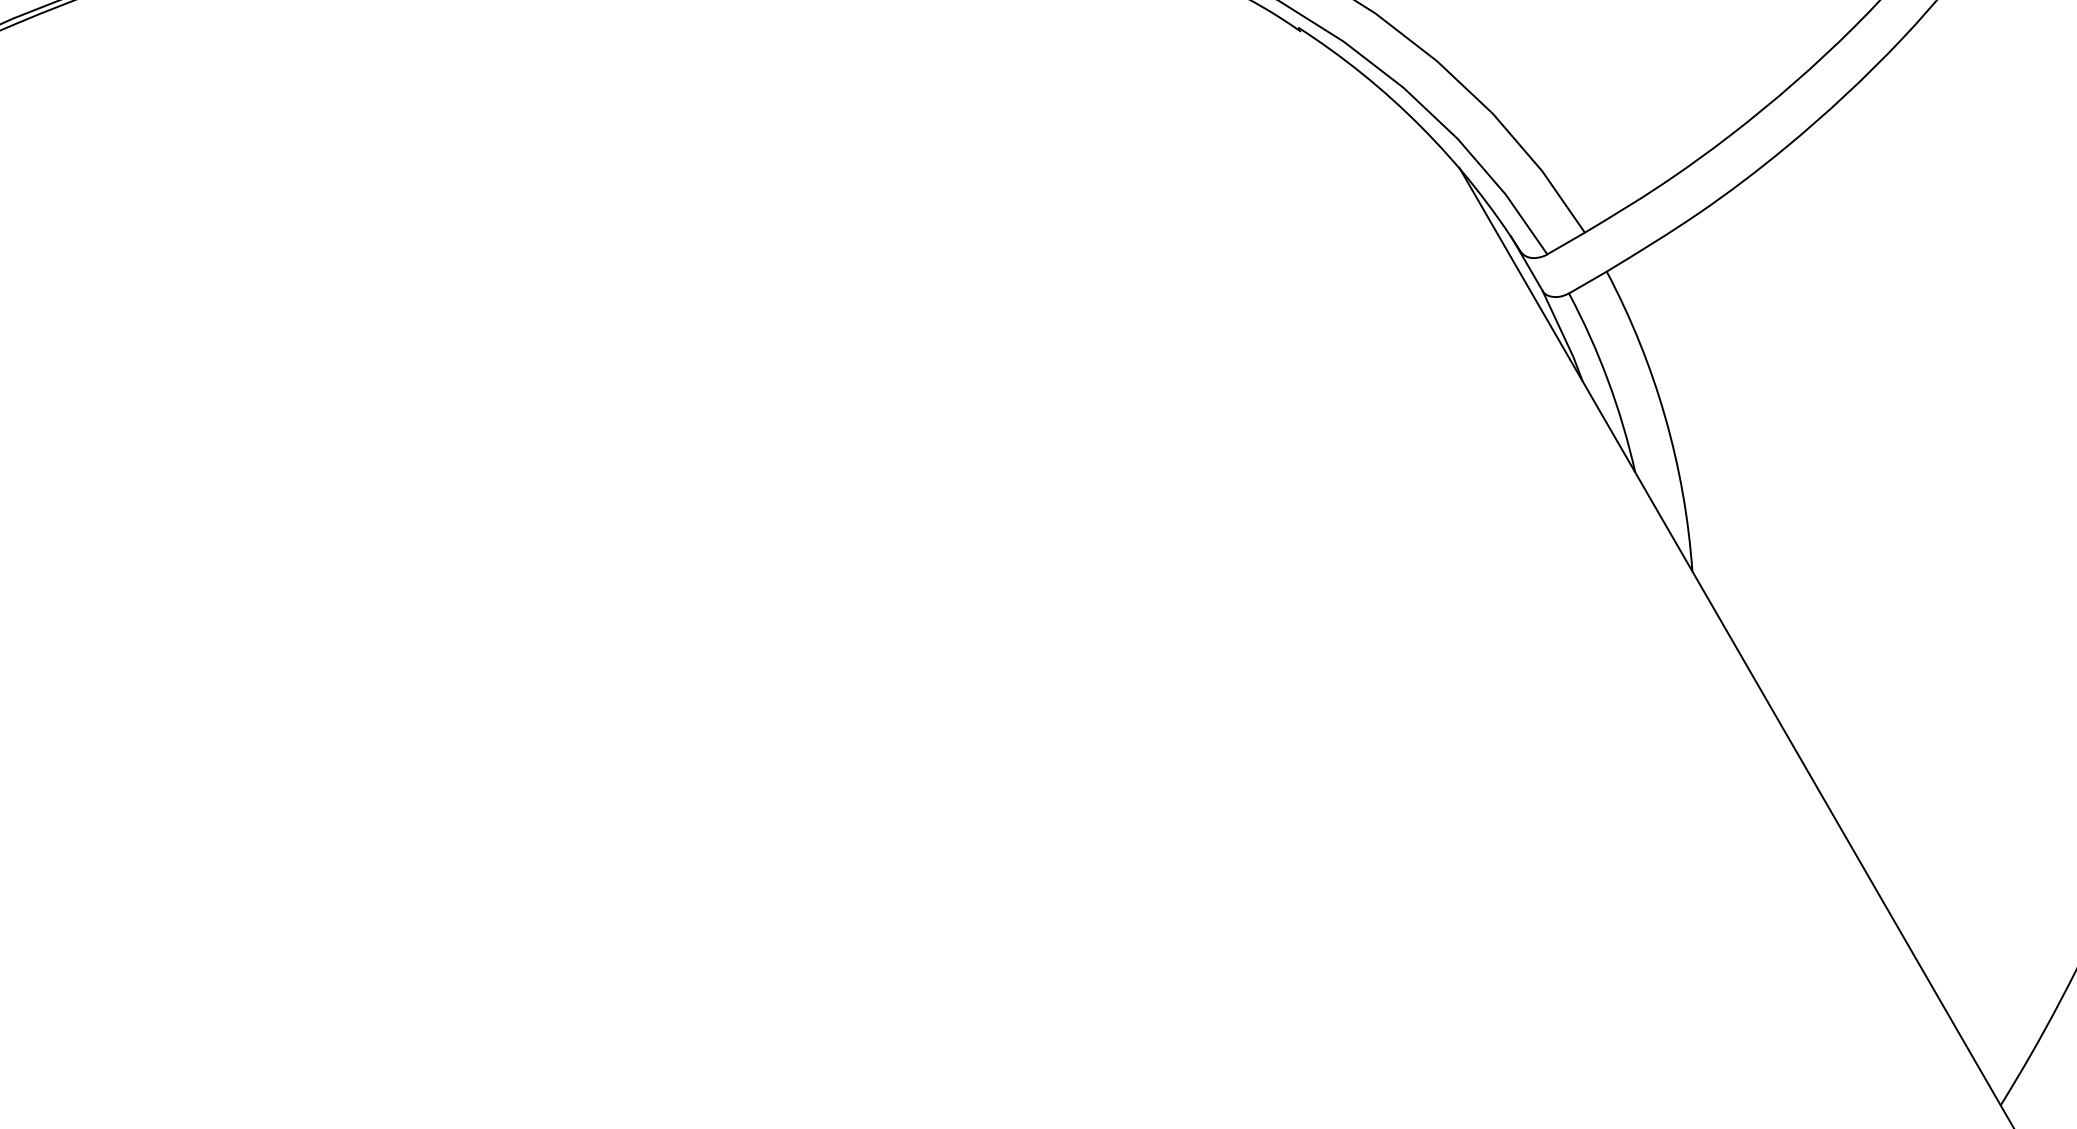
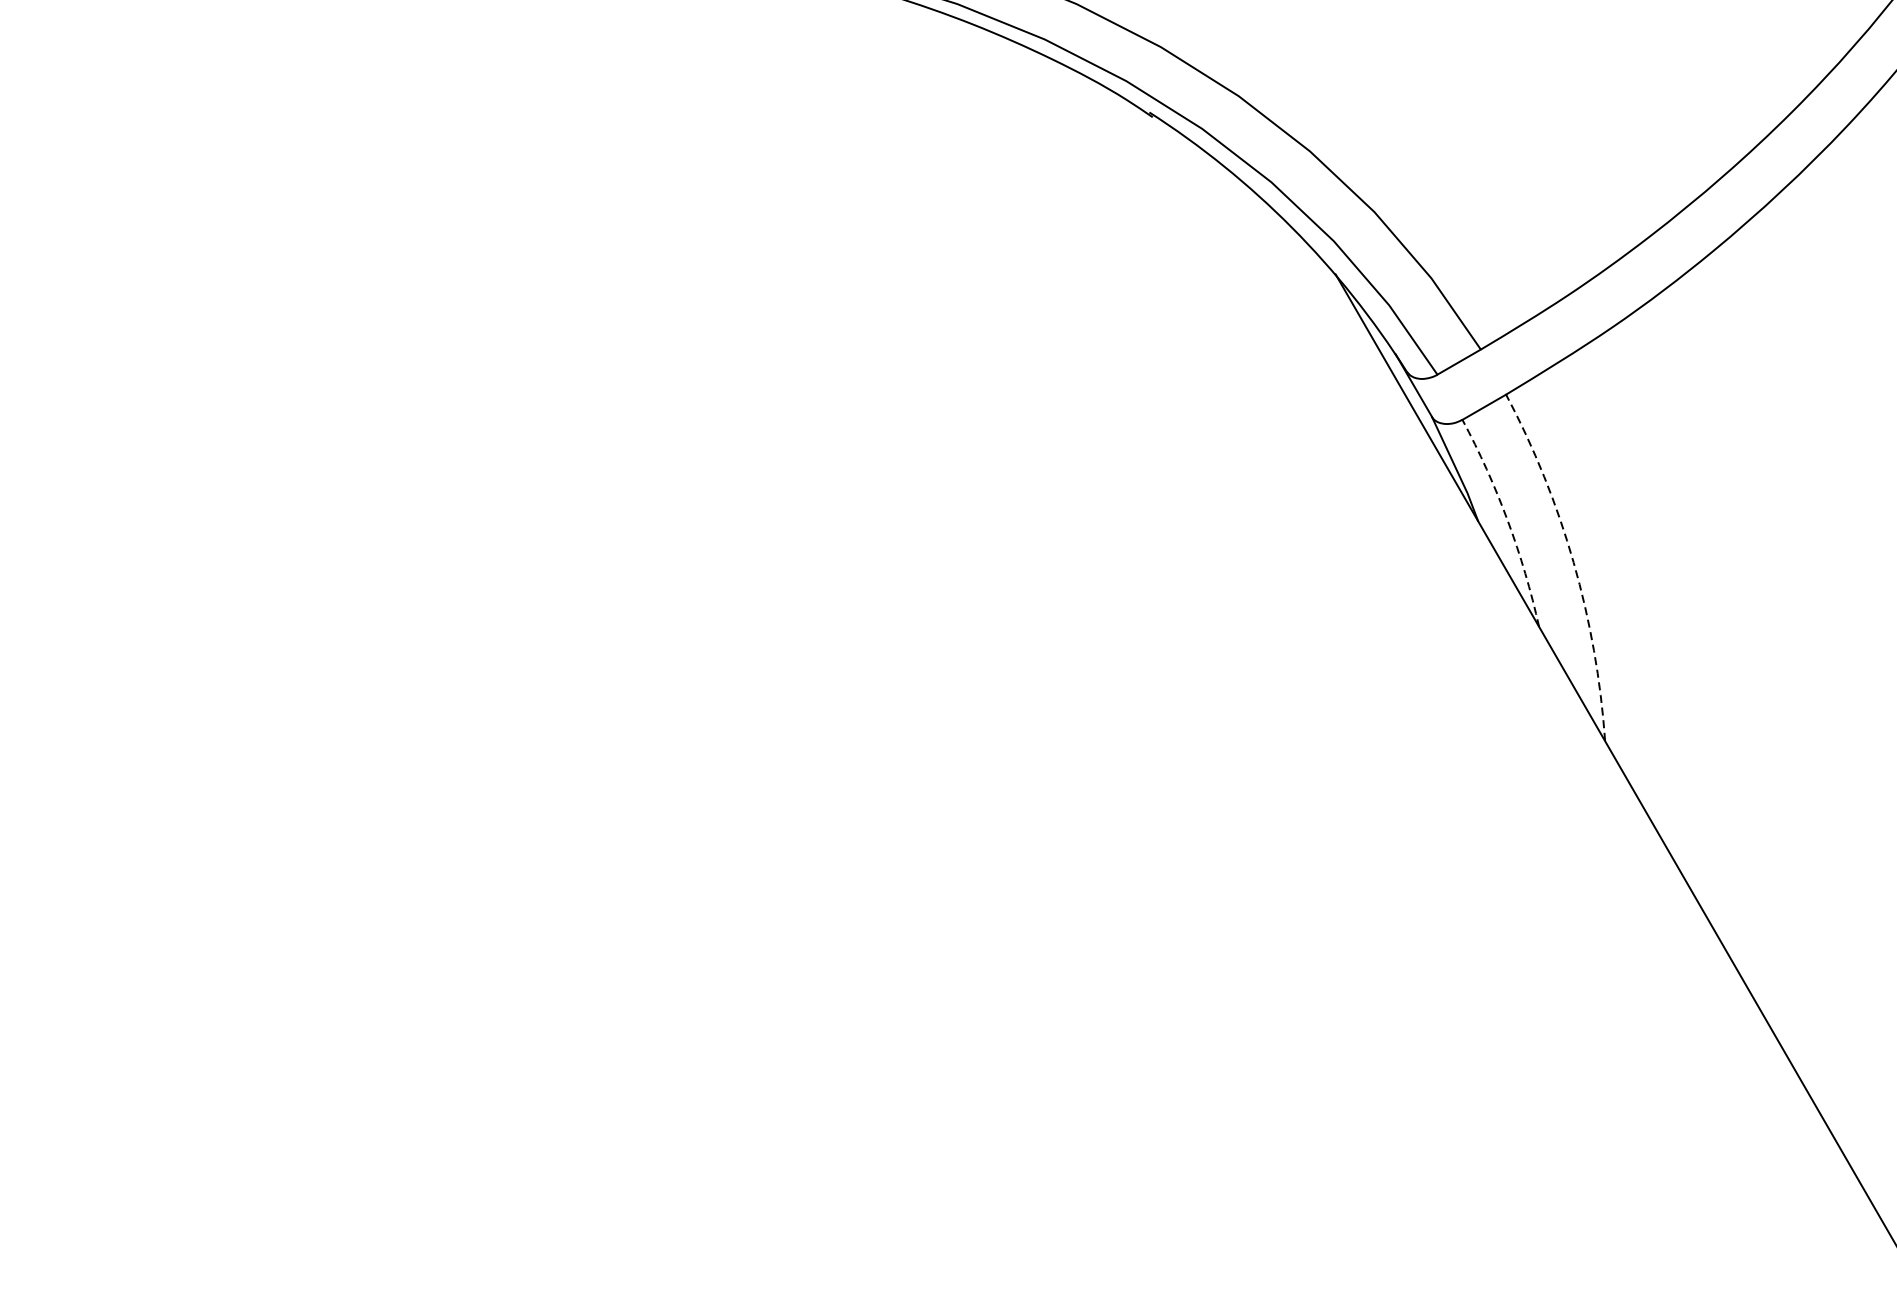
arc: (1608, 380) -> (1508, 520), solid -> dashed
arc: (1665, 416) -> (1574, 562), solid -> dashed

